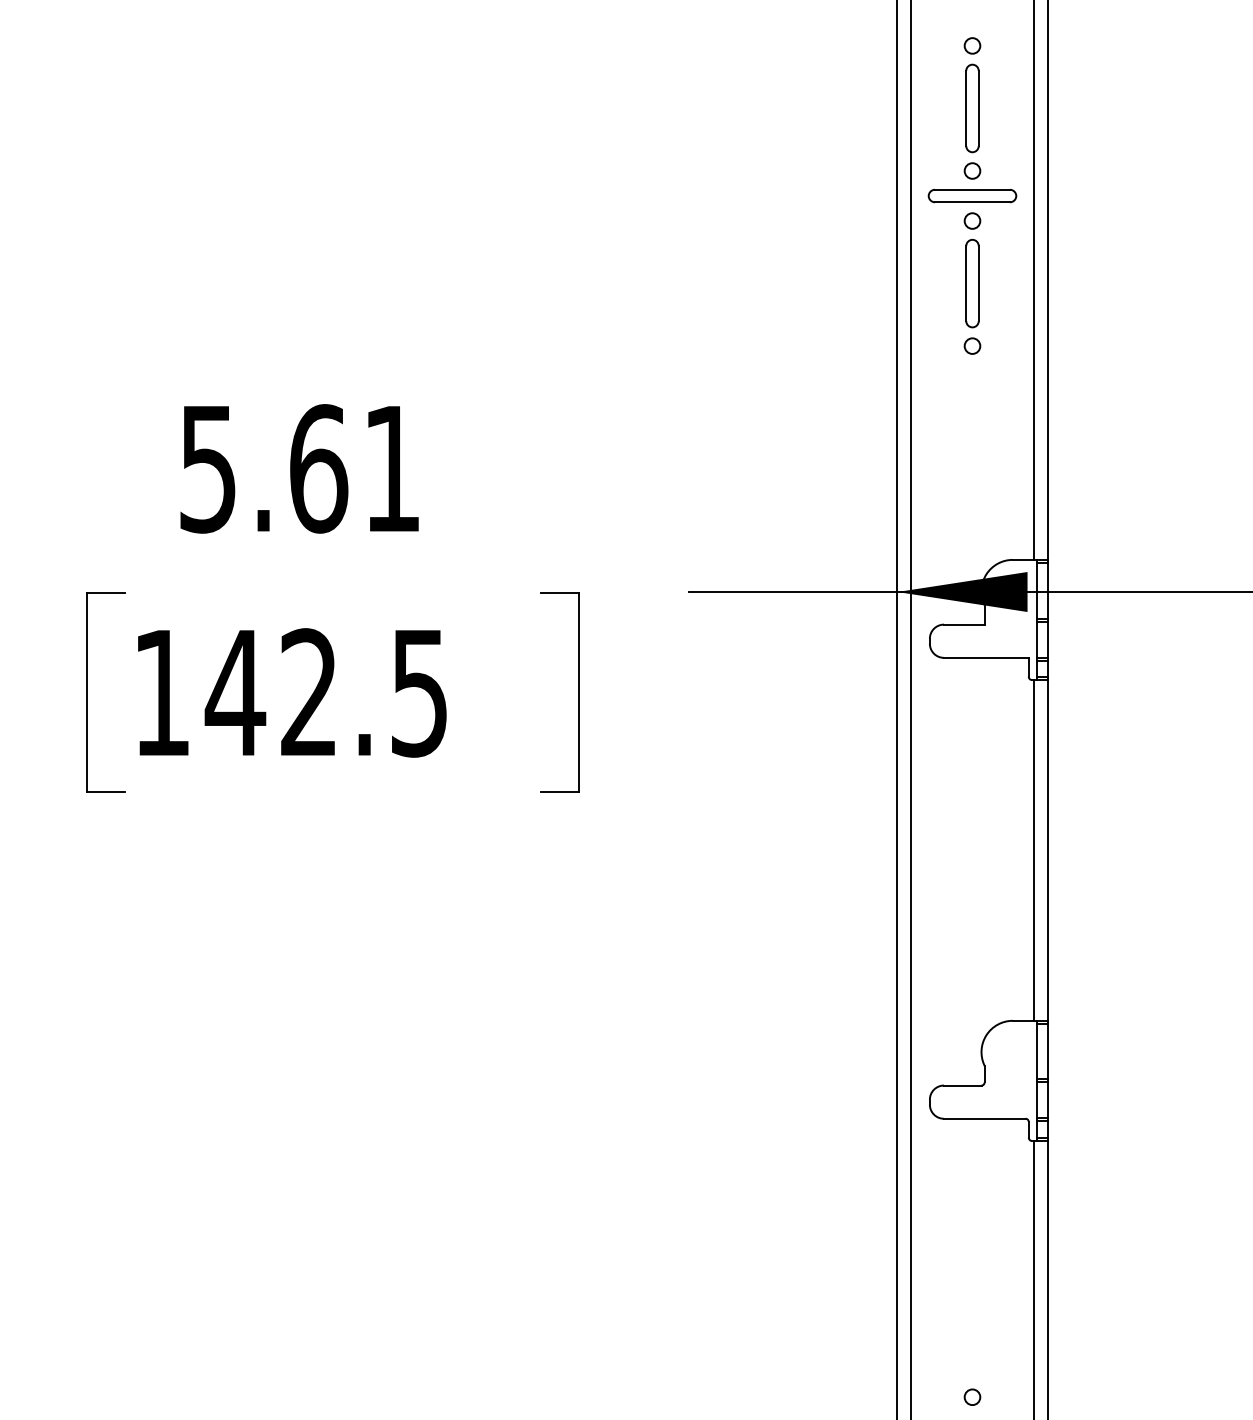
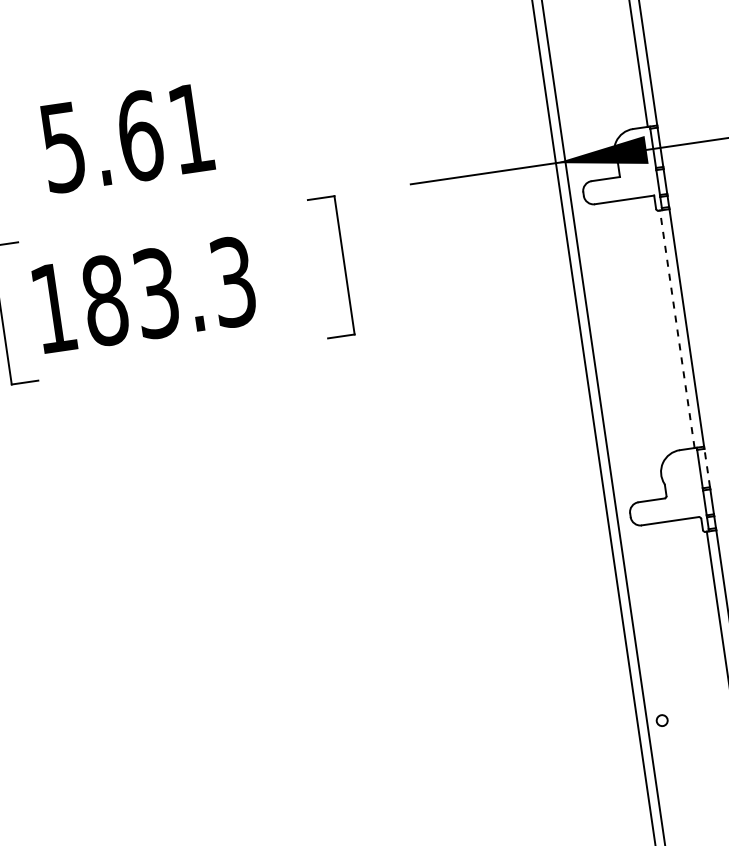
text: (325, 692) -> (167, 291), 142.5 -> 183.3
line: (1033, 849) -> (676, 328), solid -> dashed
line: (1047, 1051) -> (707, 468), solid -> dashed
circle: (972, 1396) -> (662, 720), moved

